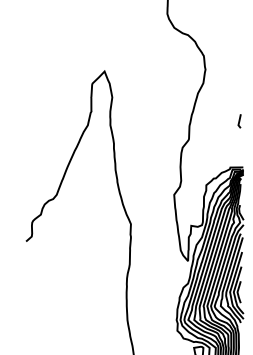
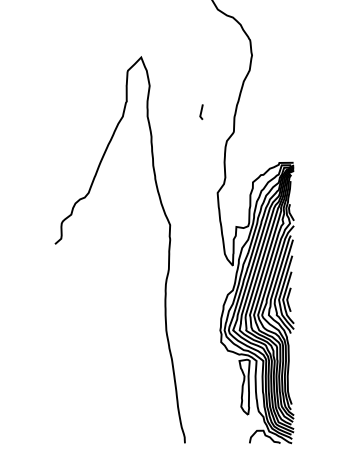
line: (239, 120) -> (201, 111), moved

